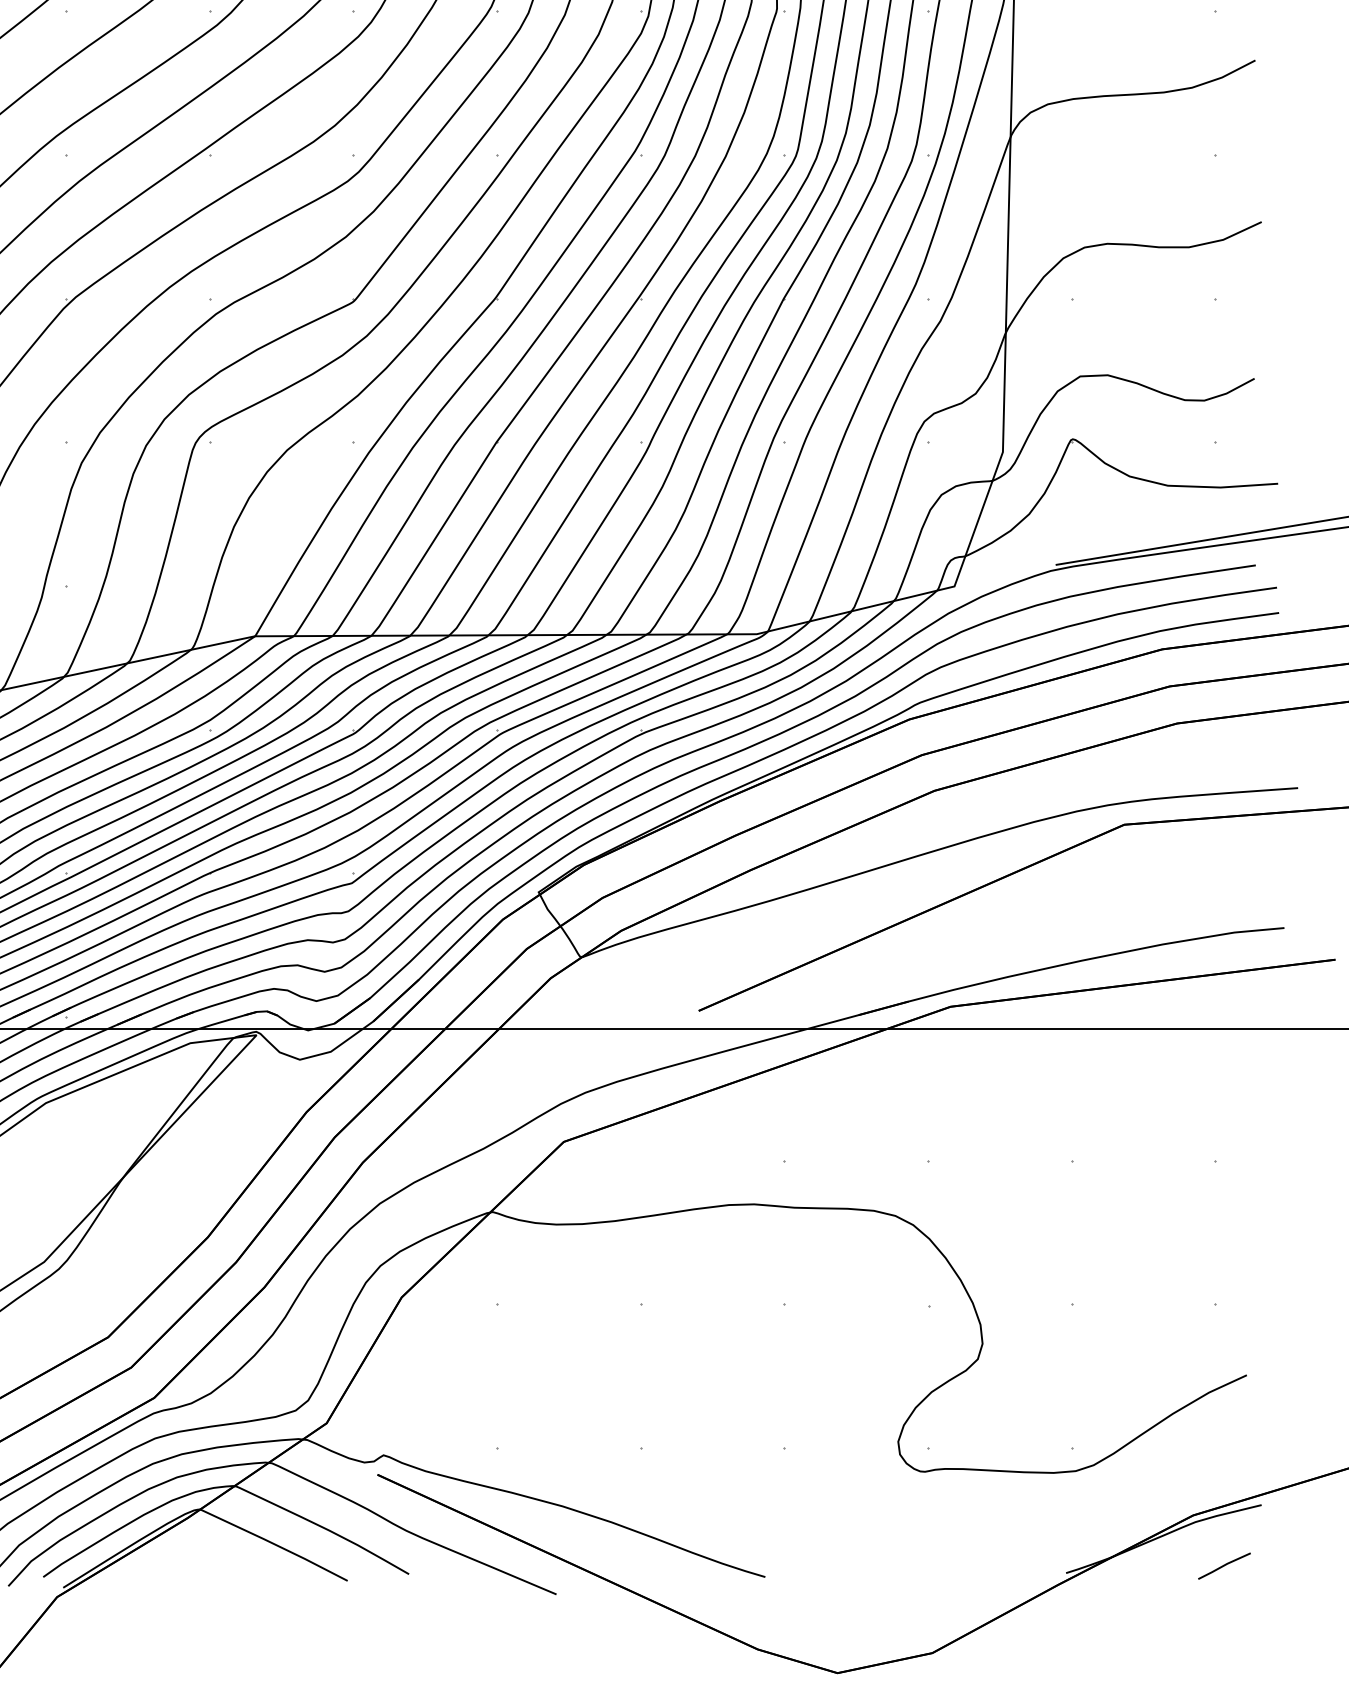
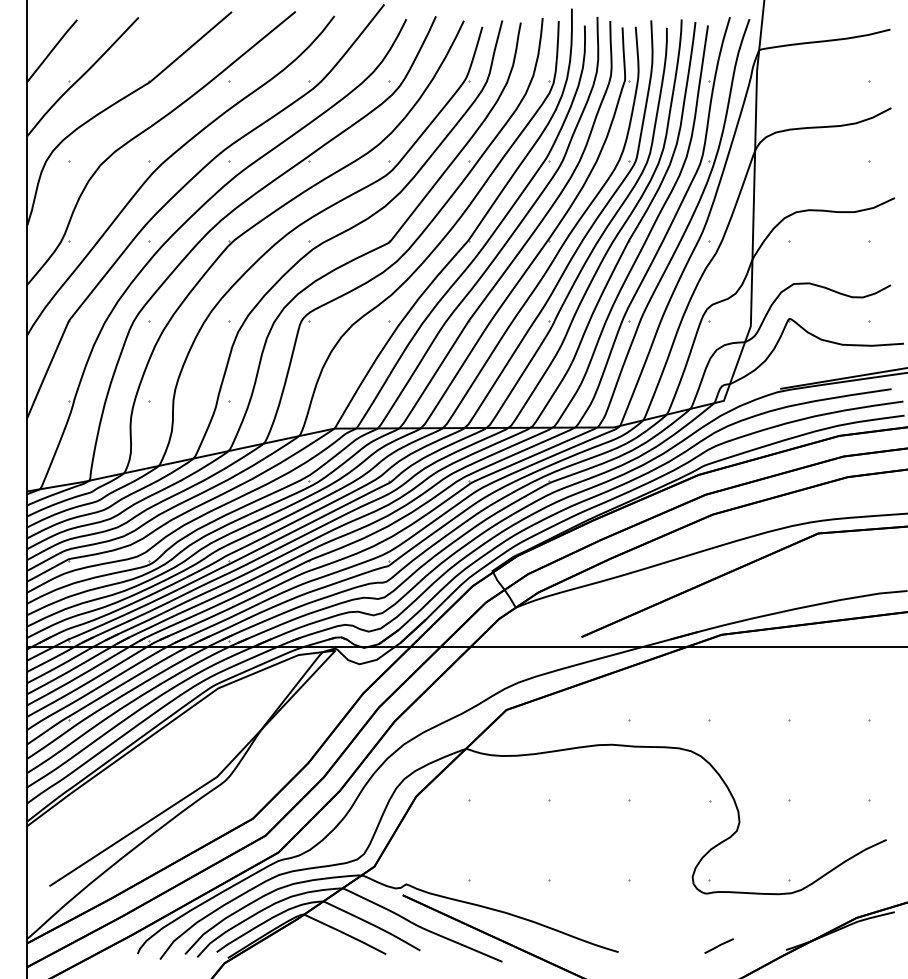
line: (1223, 1565) -> (718, 945), moved

